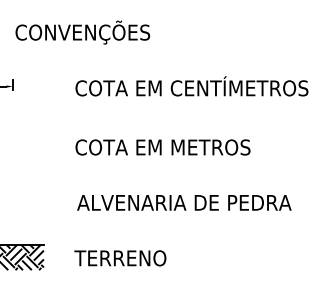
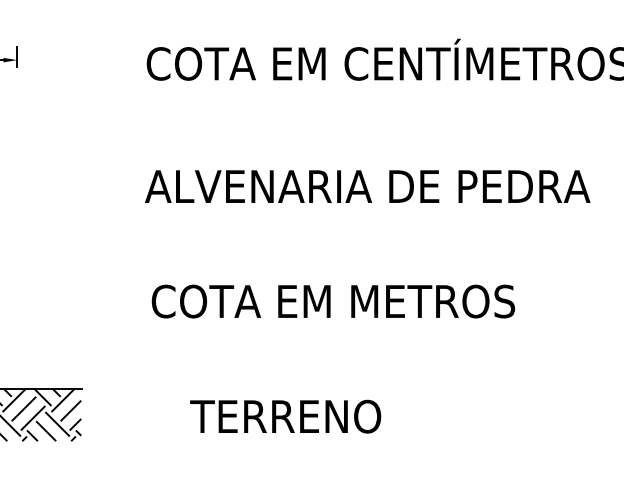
text: (181, 147) -> (366, 186), COTA EM METROS -> ALVENARIA DE PEDRA
text: (184, 202) -> (373, 300), ALVENARIA DE PEDRA -> COTA EM METROS
text: (120, 258) -> (285, 417), moved

